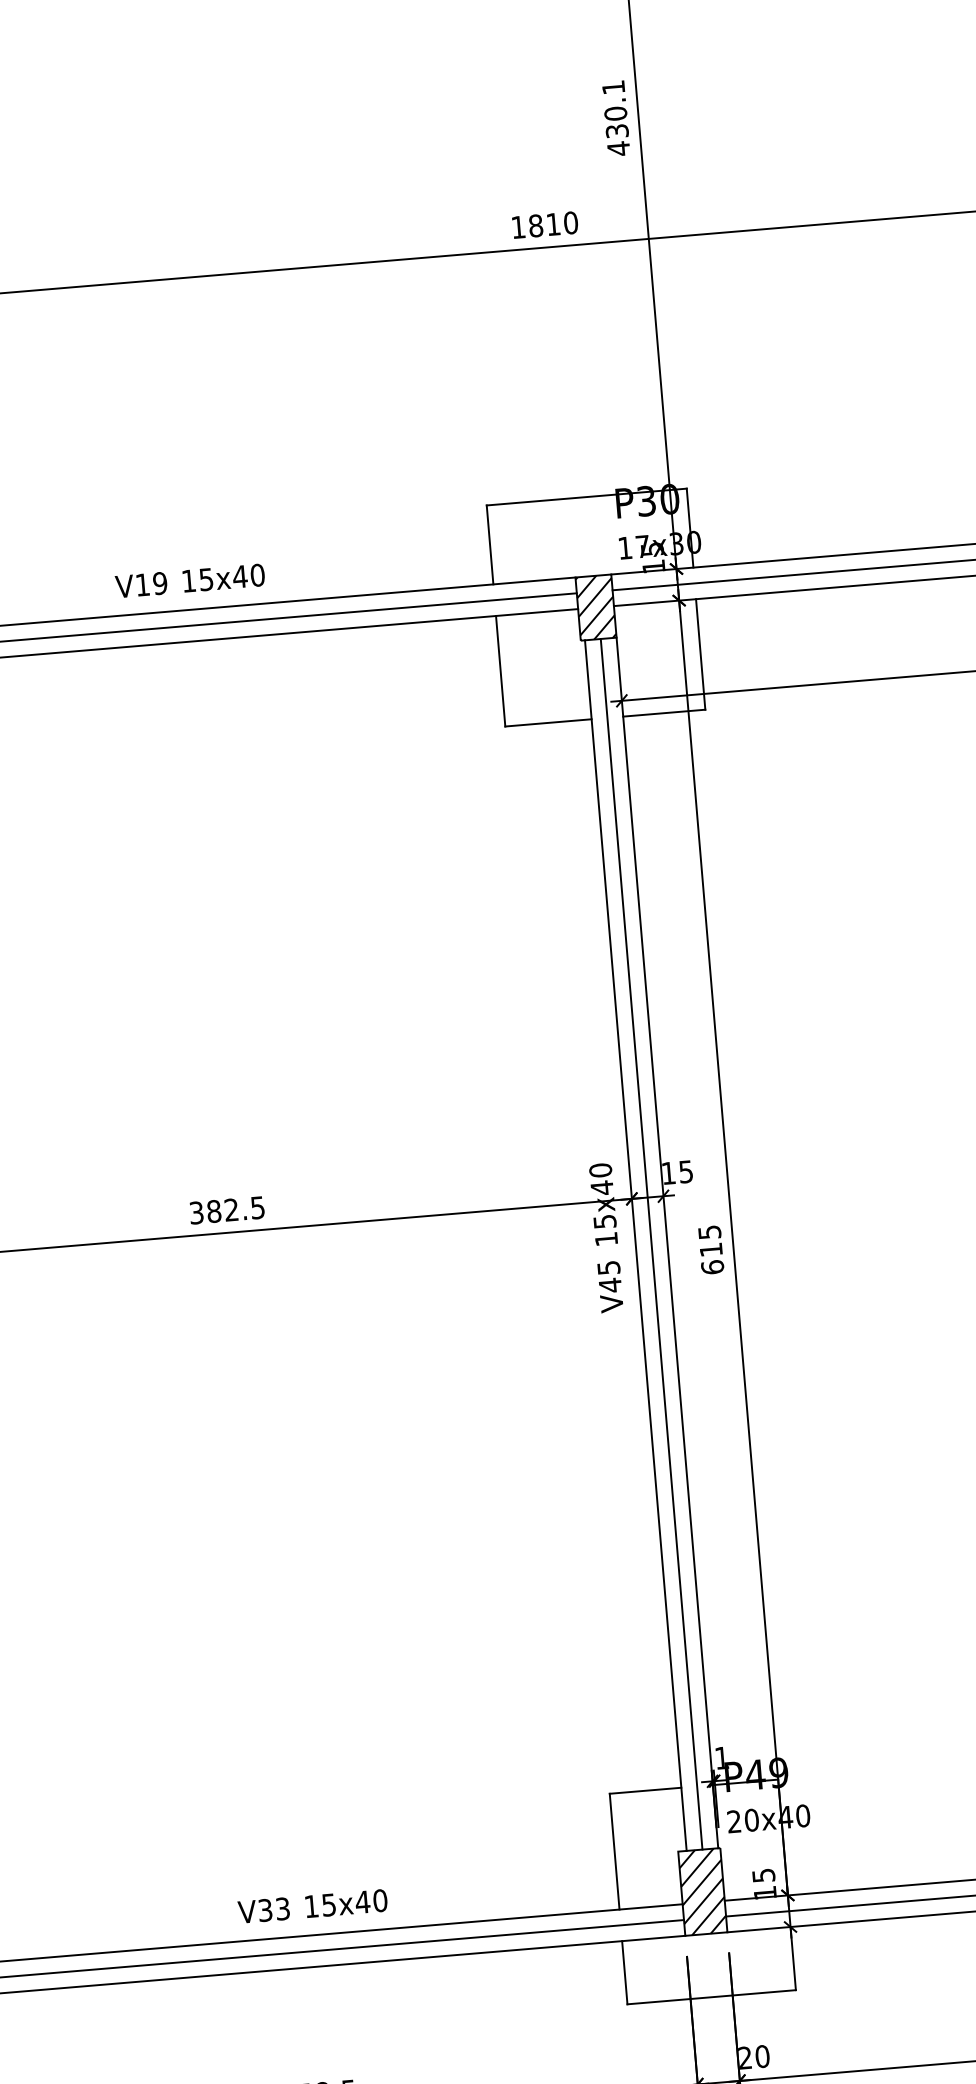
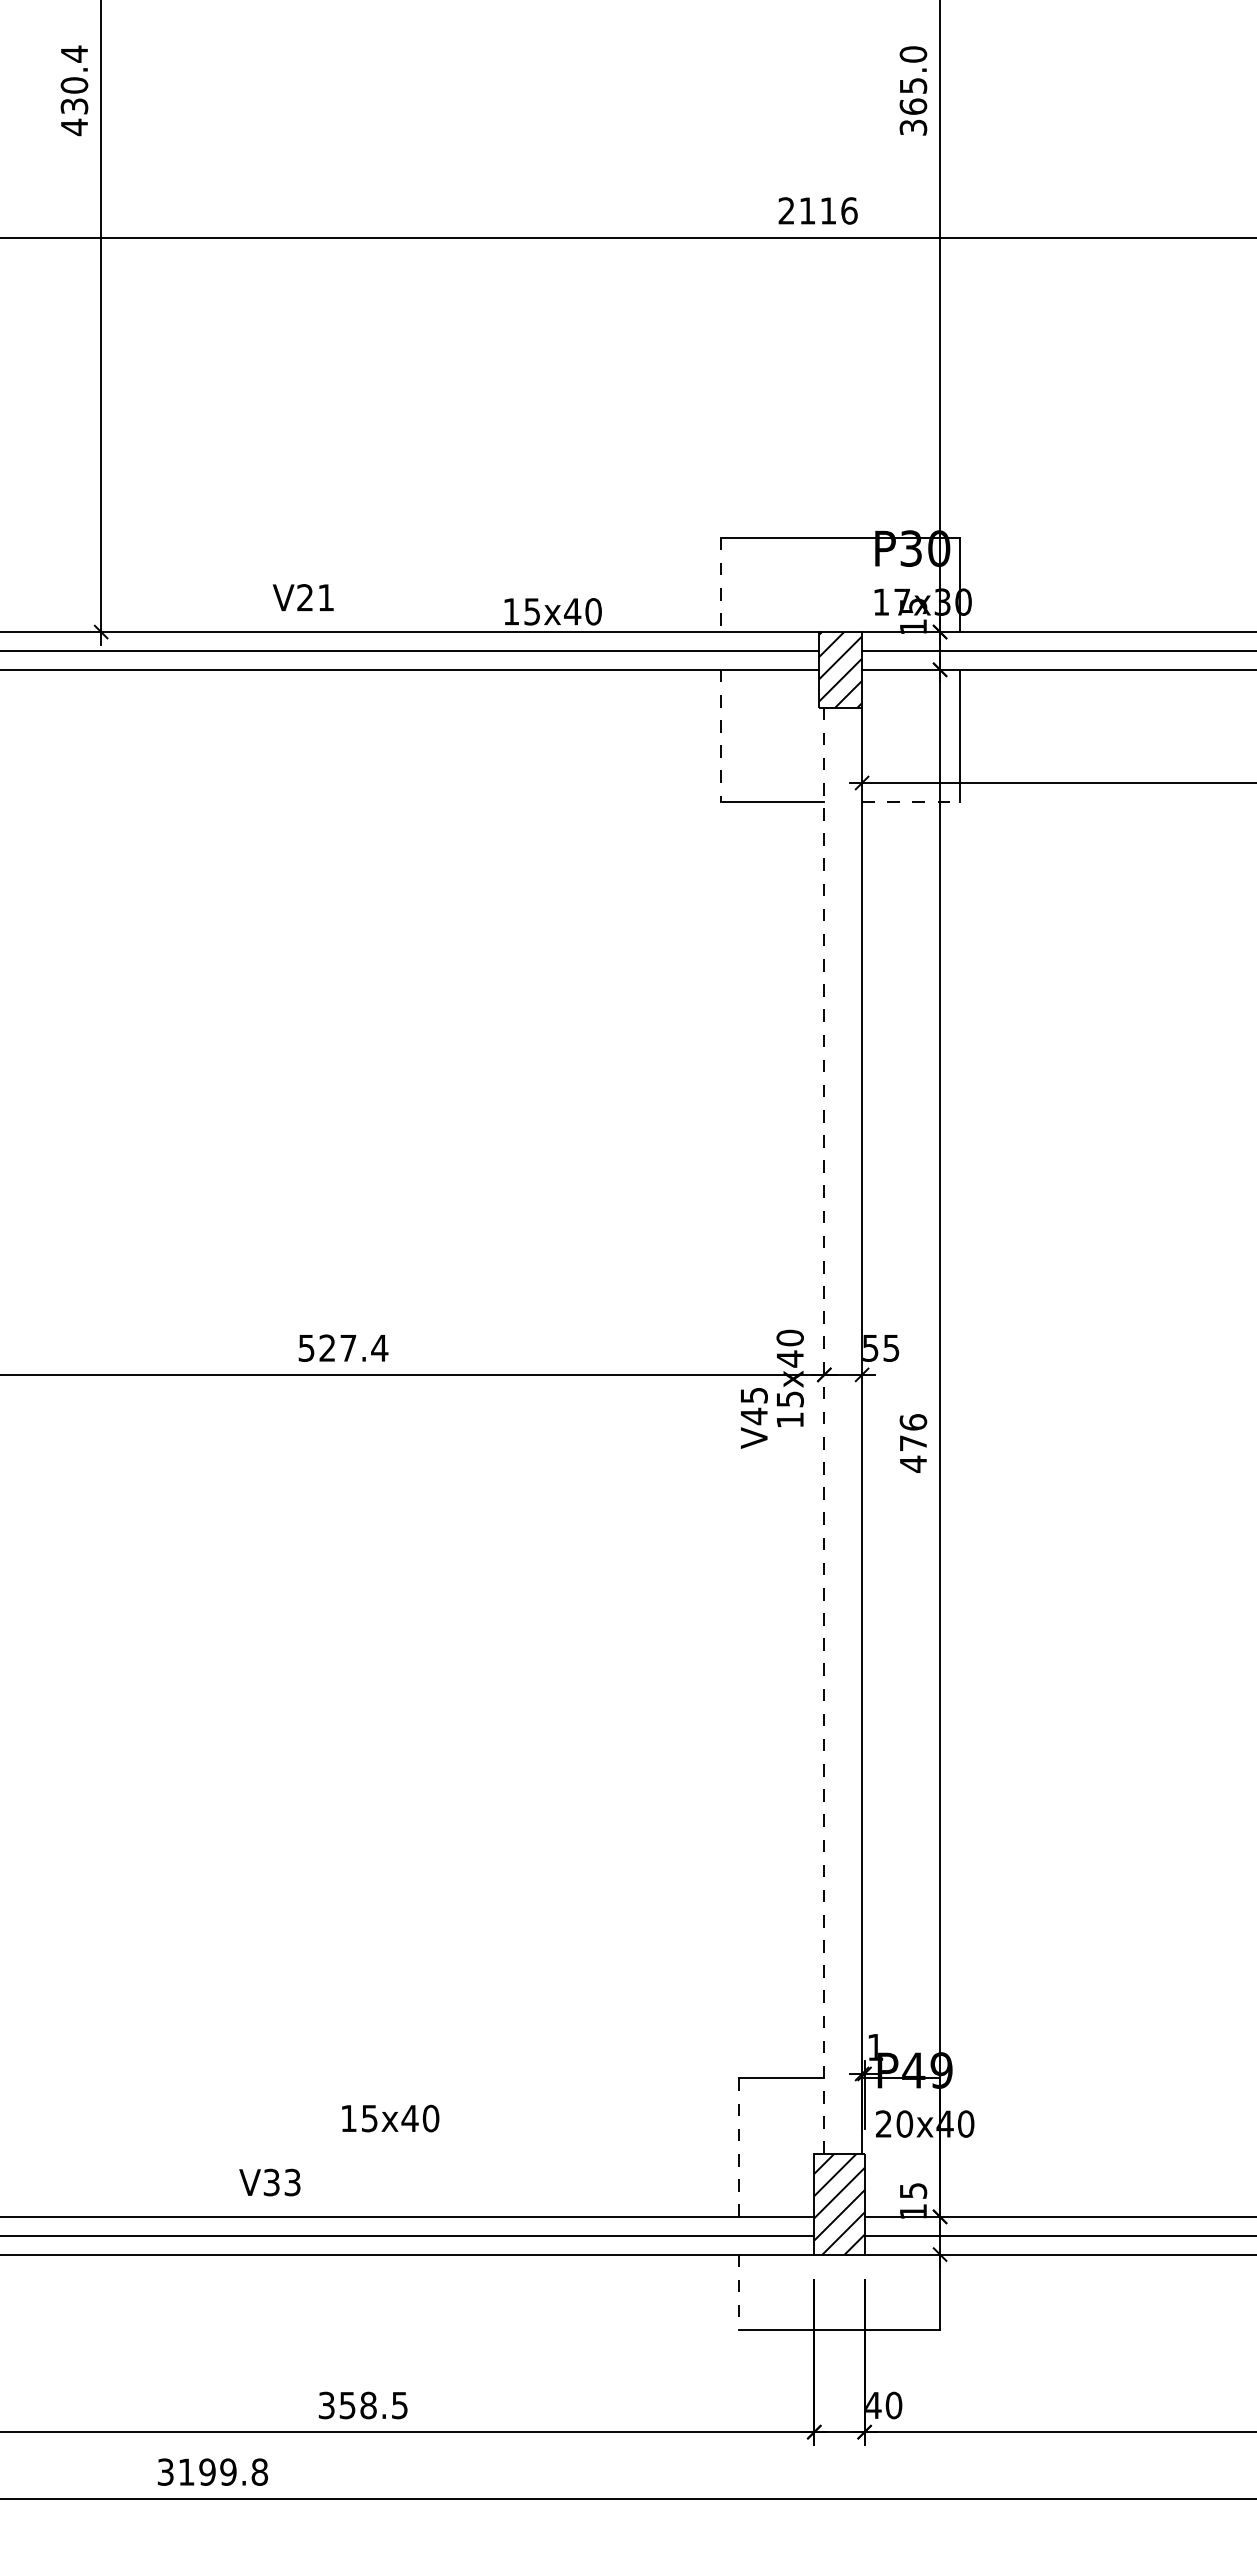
text: (616, 118) -> (913, 91), 430.1 -> 365.0
text: (544, 224) -> (817, 210), 1810 -> 2116
line: (490, 545) -> (721, 585), solid -> dashed
text: (223, 577) -> (552, 611), moved
text: (151, 584) -> (315, 597), V19 -> V21
line: (500, 671) -> (721, 736), solid -> dashed
line: (664, 712) -> (911, 801), solid -> dashed
text: (668, 1173) -> (870, 1348), 15 -> 55
text: (227, 1209) -> (343, 1347), 382.5 -> 527.4
line: (651, 1244) -> (843, 1430), removed
line: (635, 1245) -> (824, 1430), solid -> dashed
text: (711, 1250) -> (913, 1443), 615 -> 476
text: (610, 1287) -> (754, 1418), moved
line: (614, 1852) -> (738, 2148), solid -> dashed
text: (346, 1903) -> (390, 2118), moved
text: (263, 1910) -> (269, 2182), moved
line: (624, 1972) -> (738, 2292), solid -> dashed
text: (745, 2057) -> (873, 2404), 20 -> 40

